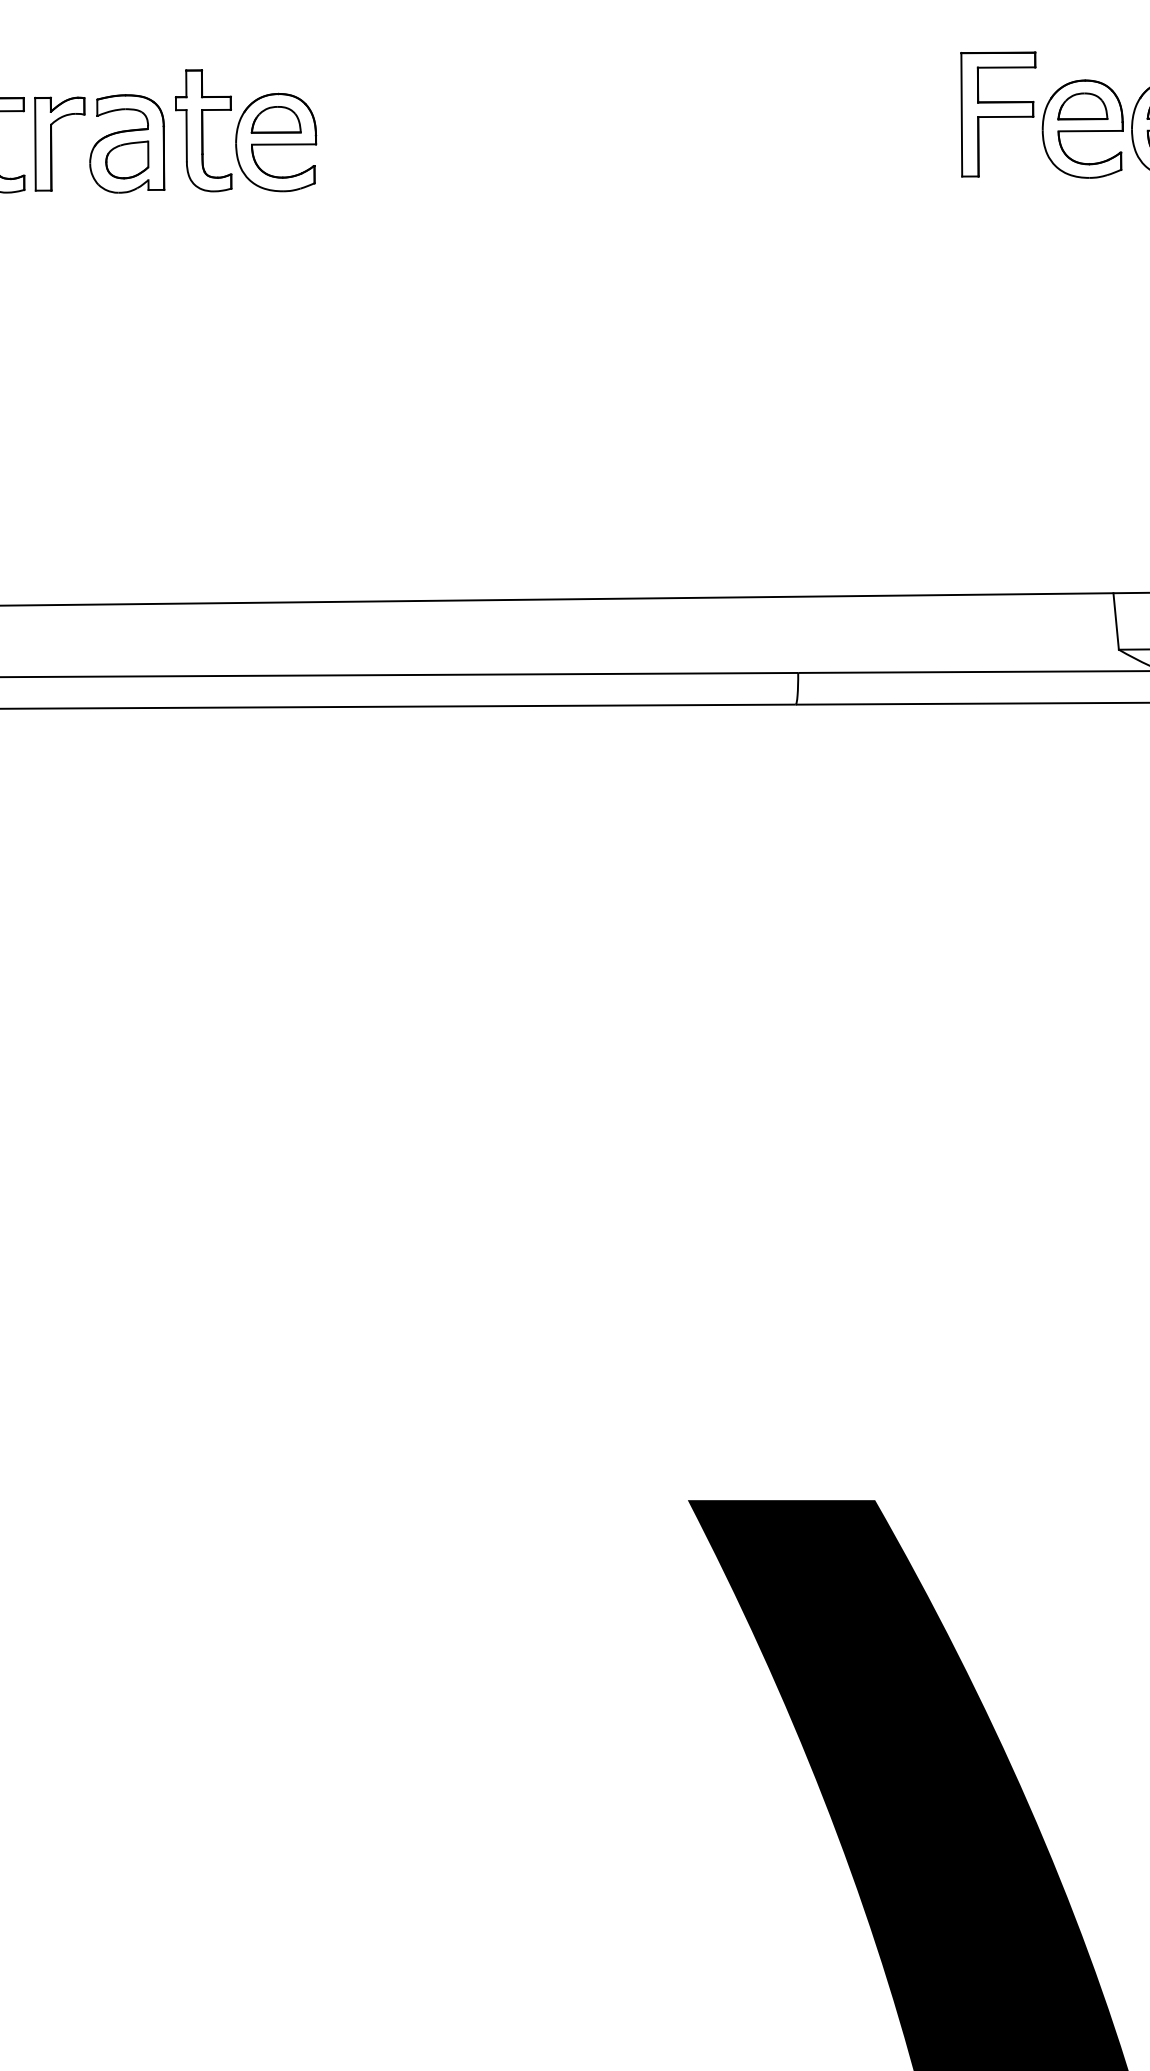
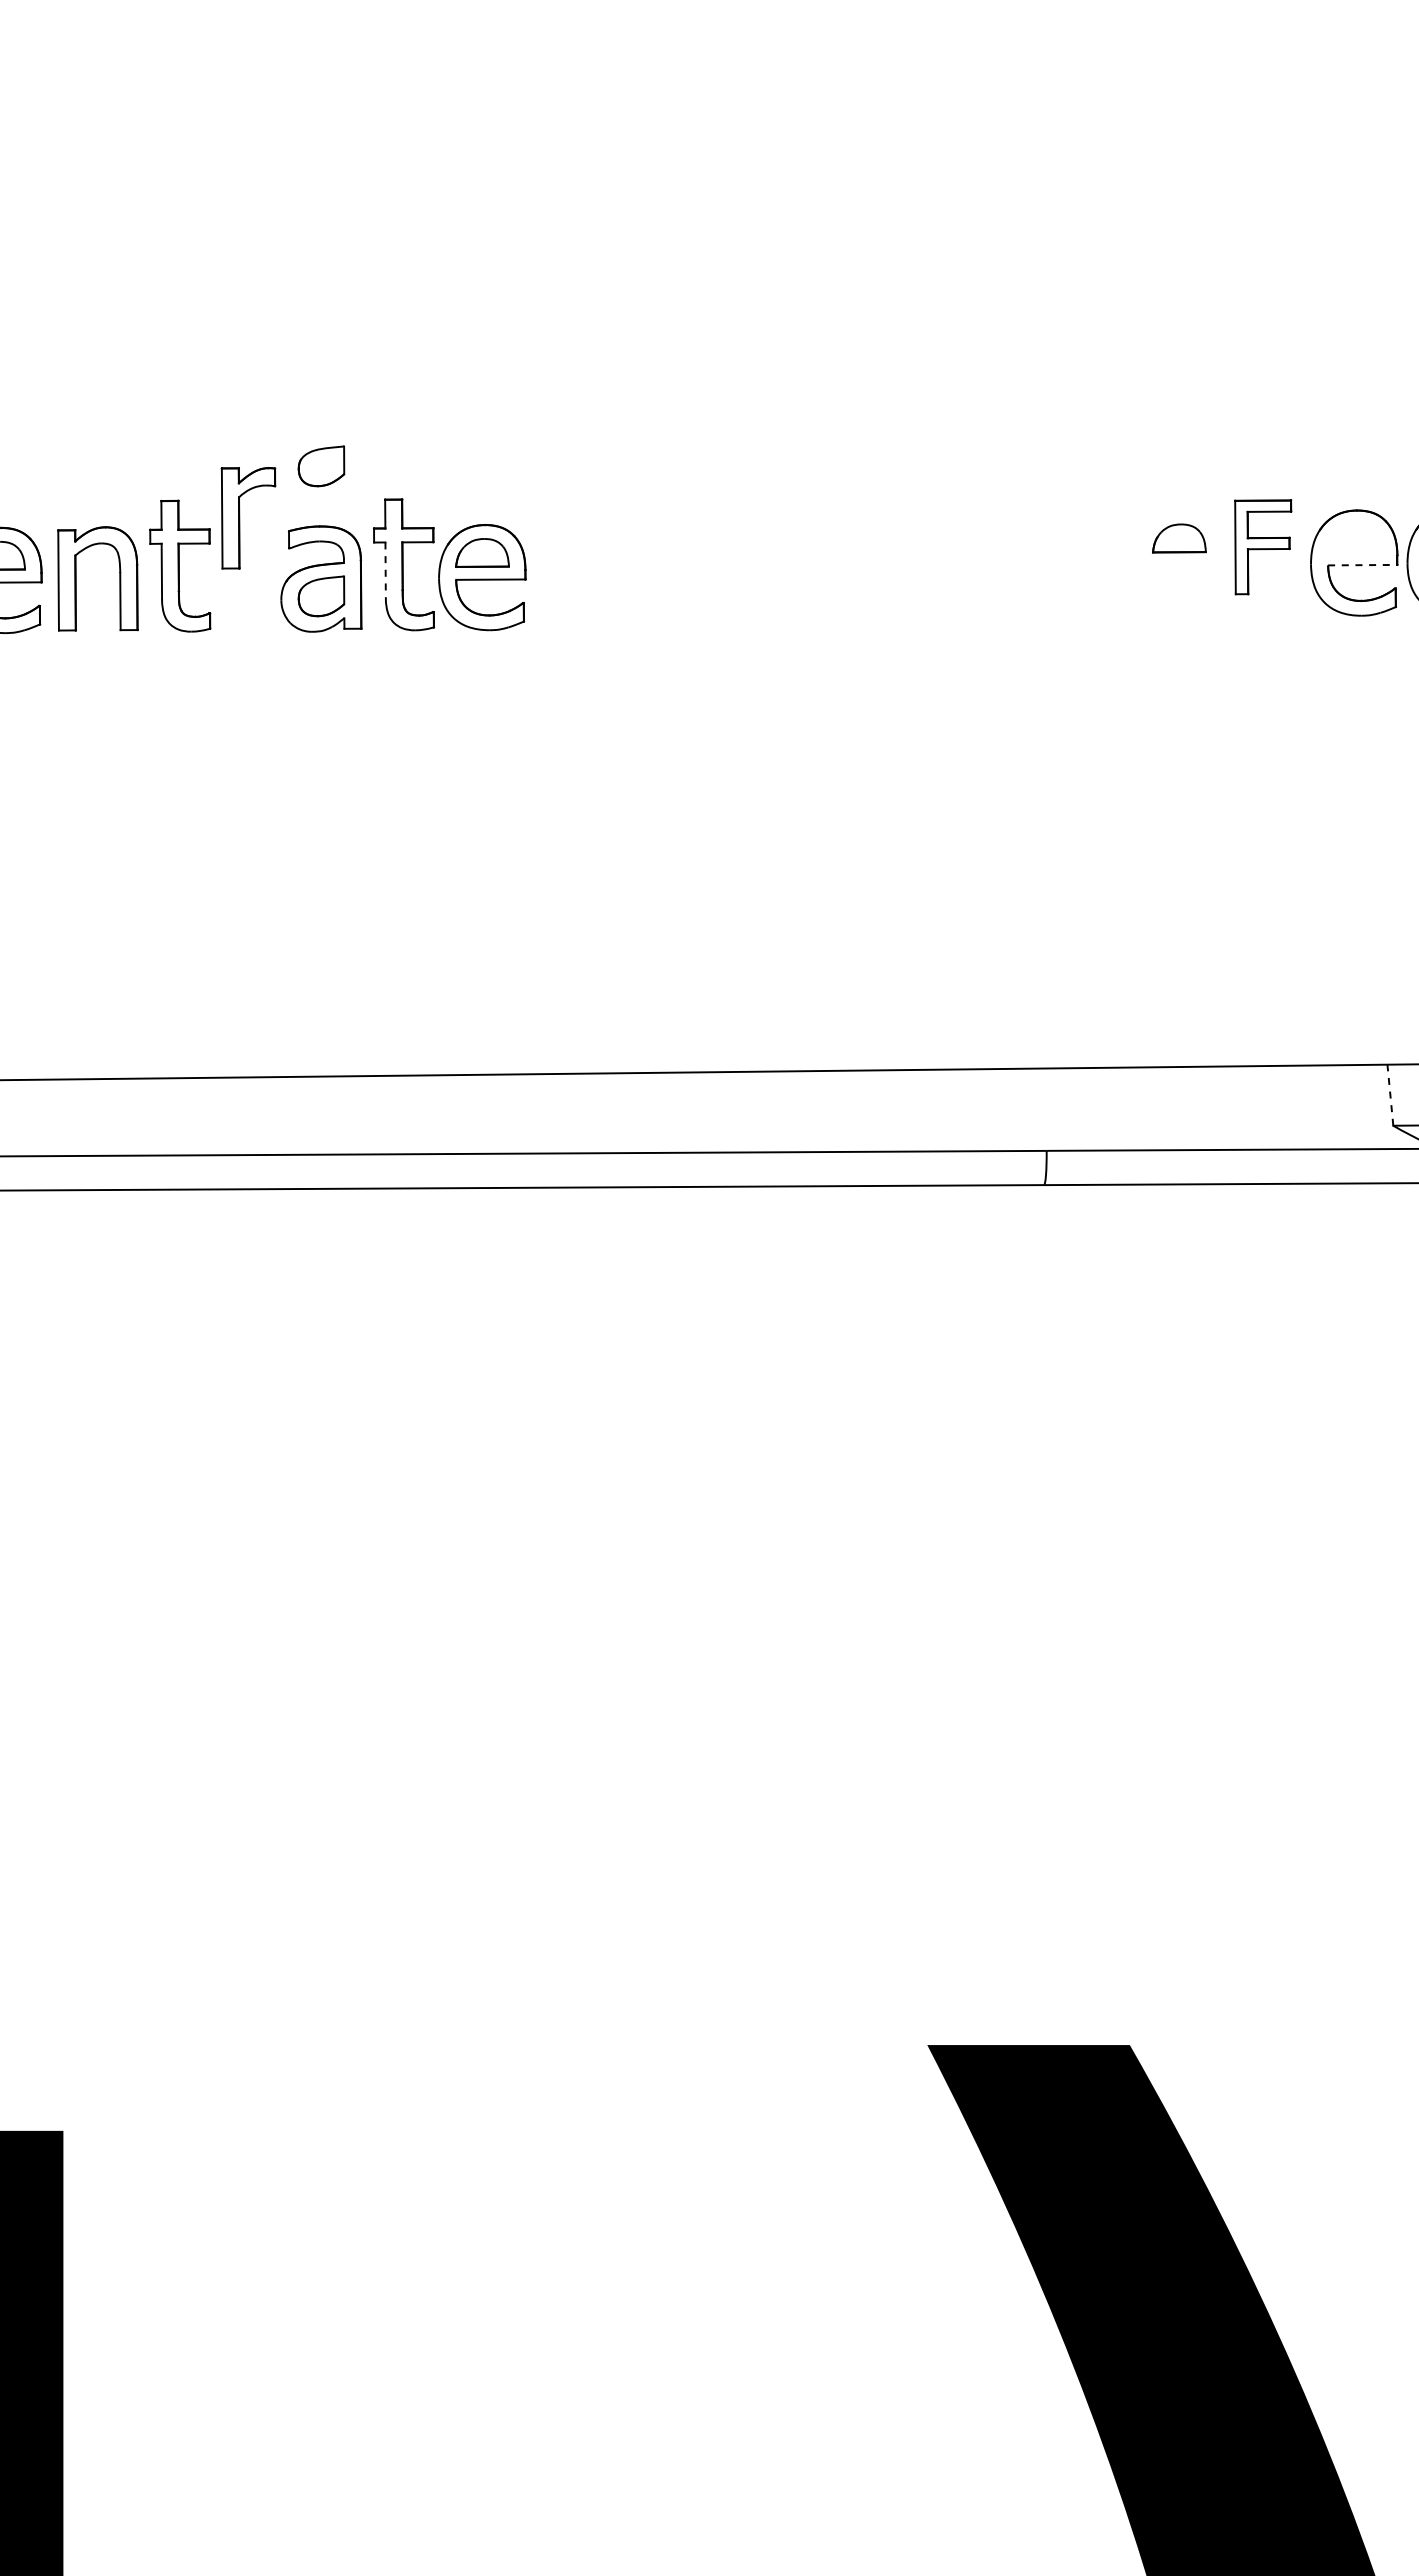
part: (127, 39) -> (321, 466), added
part: (1082, 106) -> (1179, 538), moved
part: (998, 114) -> (1263, 547), size x0.7
line: (1090, 131) -> (1362, 565), solid -> dashed
line: (186, 136) -> (385, 570), solid -> dashed
part: (52, 144) -> (240, 518), moved
line: (1116, 621) -> (1390, 1095), solid -> dashed

